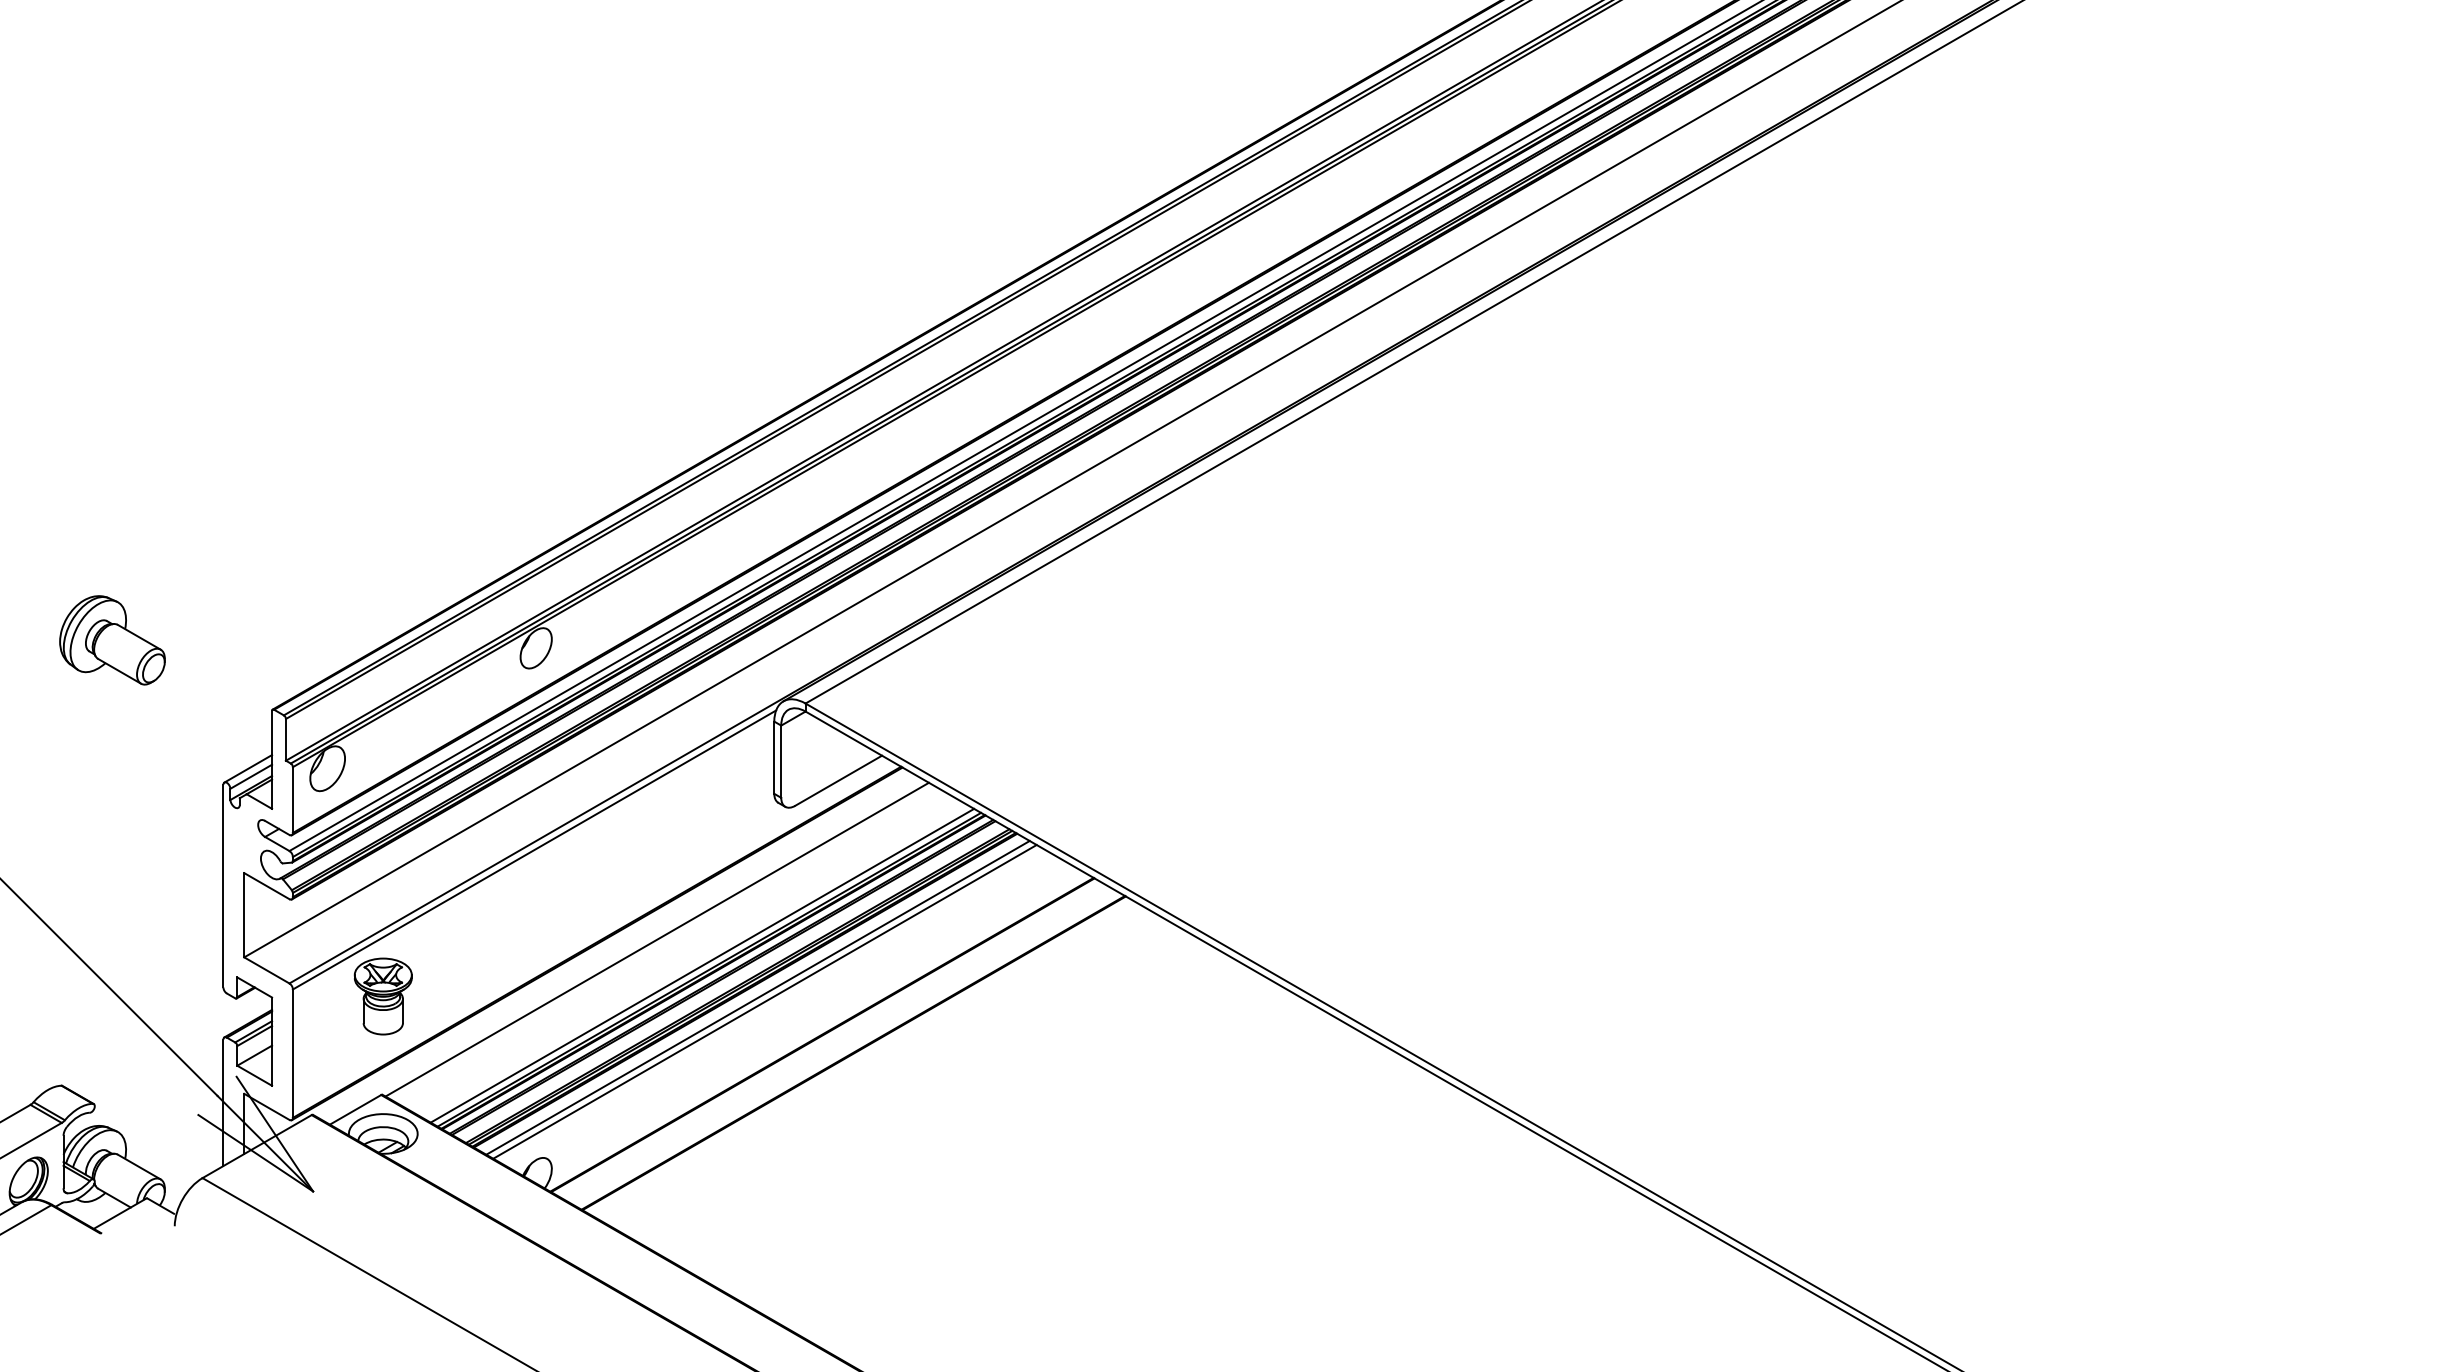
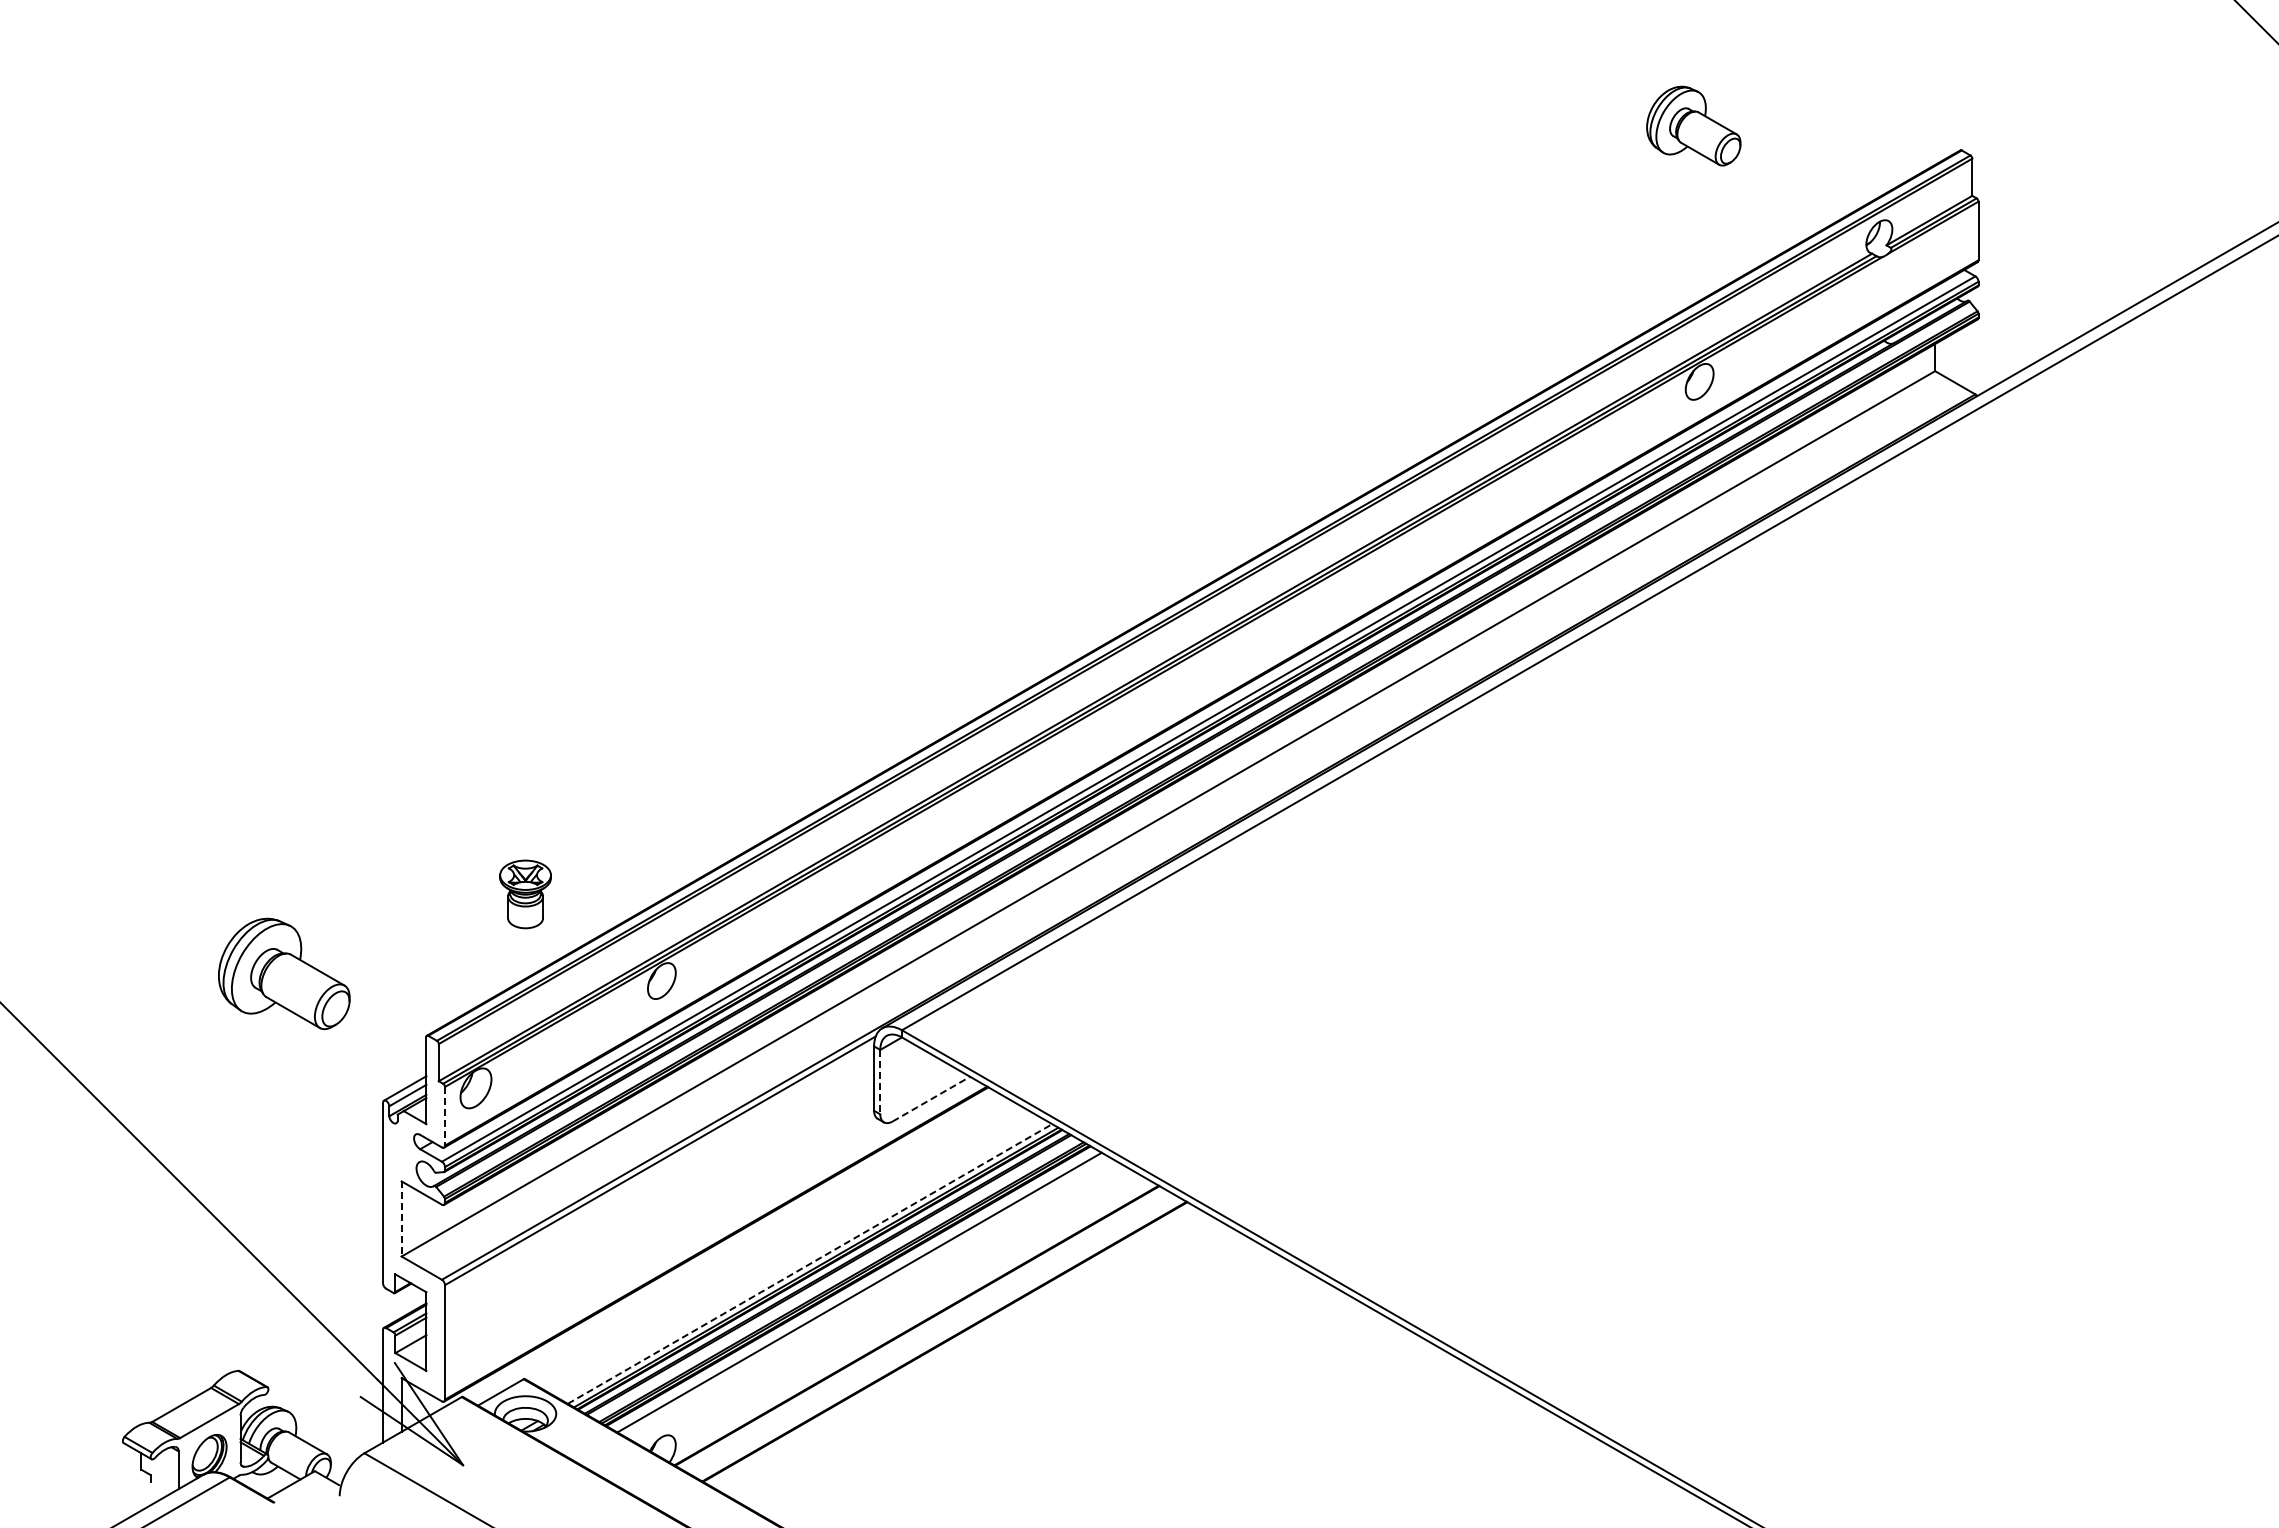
part: (111, 639) -> (283, 973), size x1.4
line: (781, 762) -> (880, 1082), solid -> dashed
line: (838, 781) -> (931, 1099), solid -> dashed
line: (293, 800) -> (445, 1116), solid -> dashed
line: (244, 914) -> (401, 1218), solid -> dashed
line: (656, 939) -> (769, 1240), removed
line: (702, 966) -> (810, 1264), solid -> dashed
part: (383, 996) -> (525, 894), moved
line: (764, 1002) -> (865, 1296), removed

